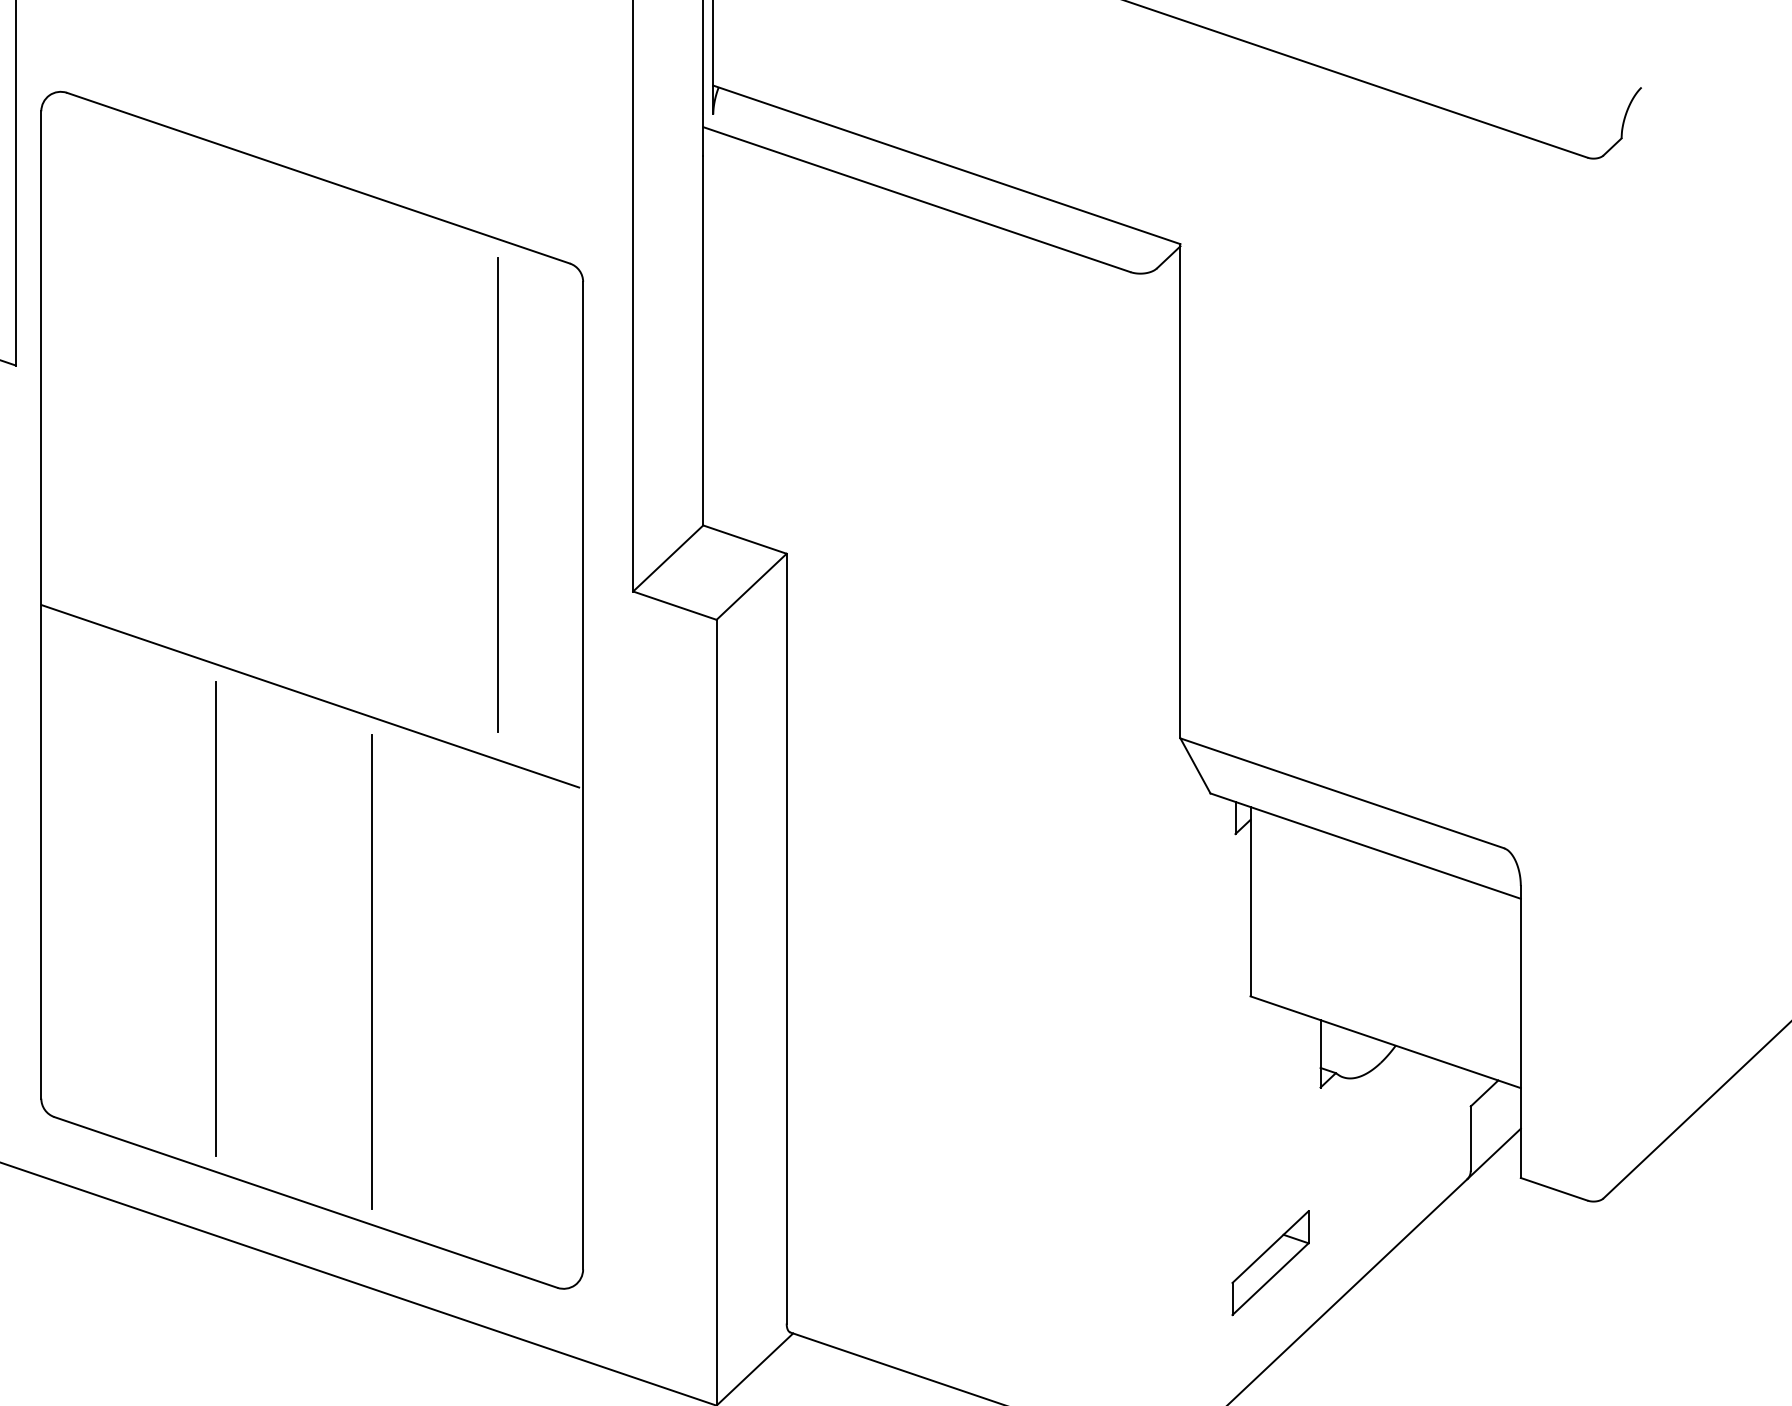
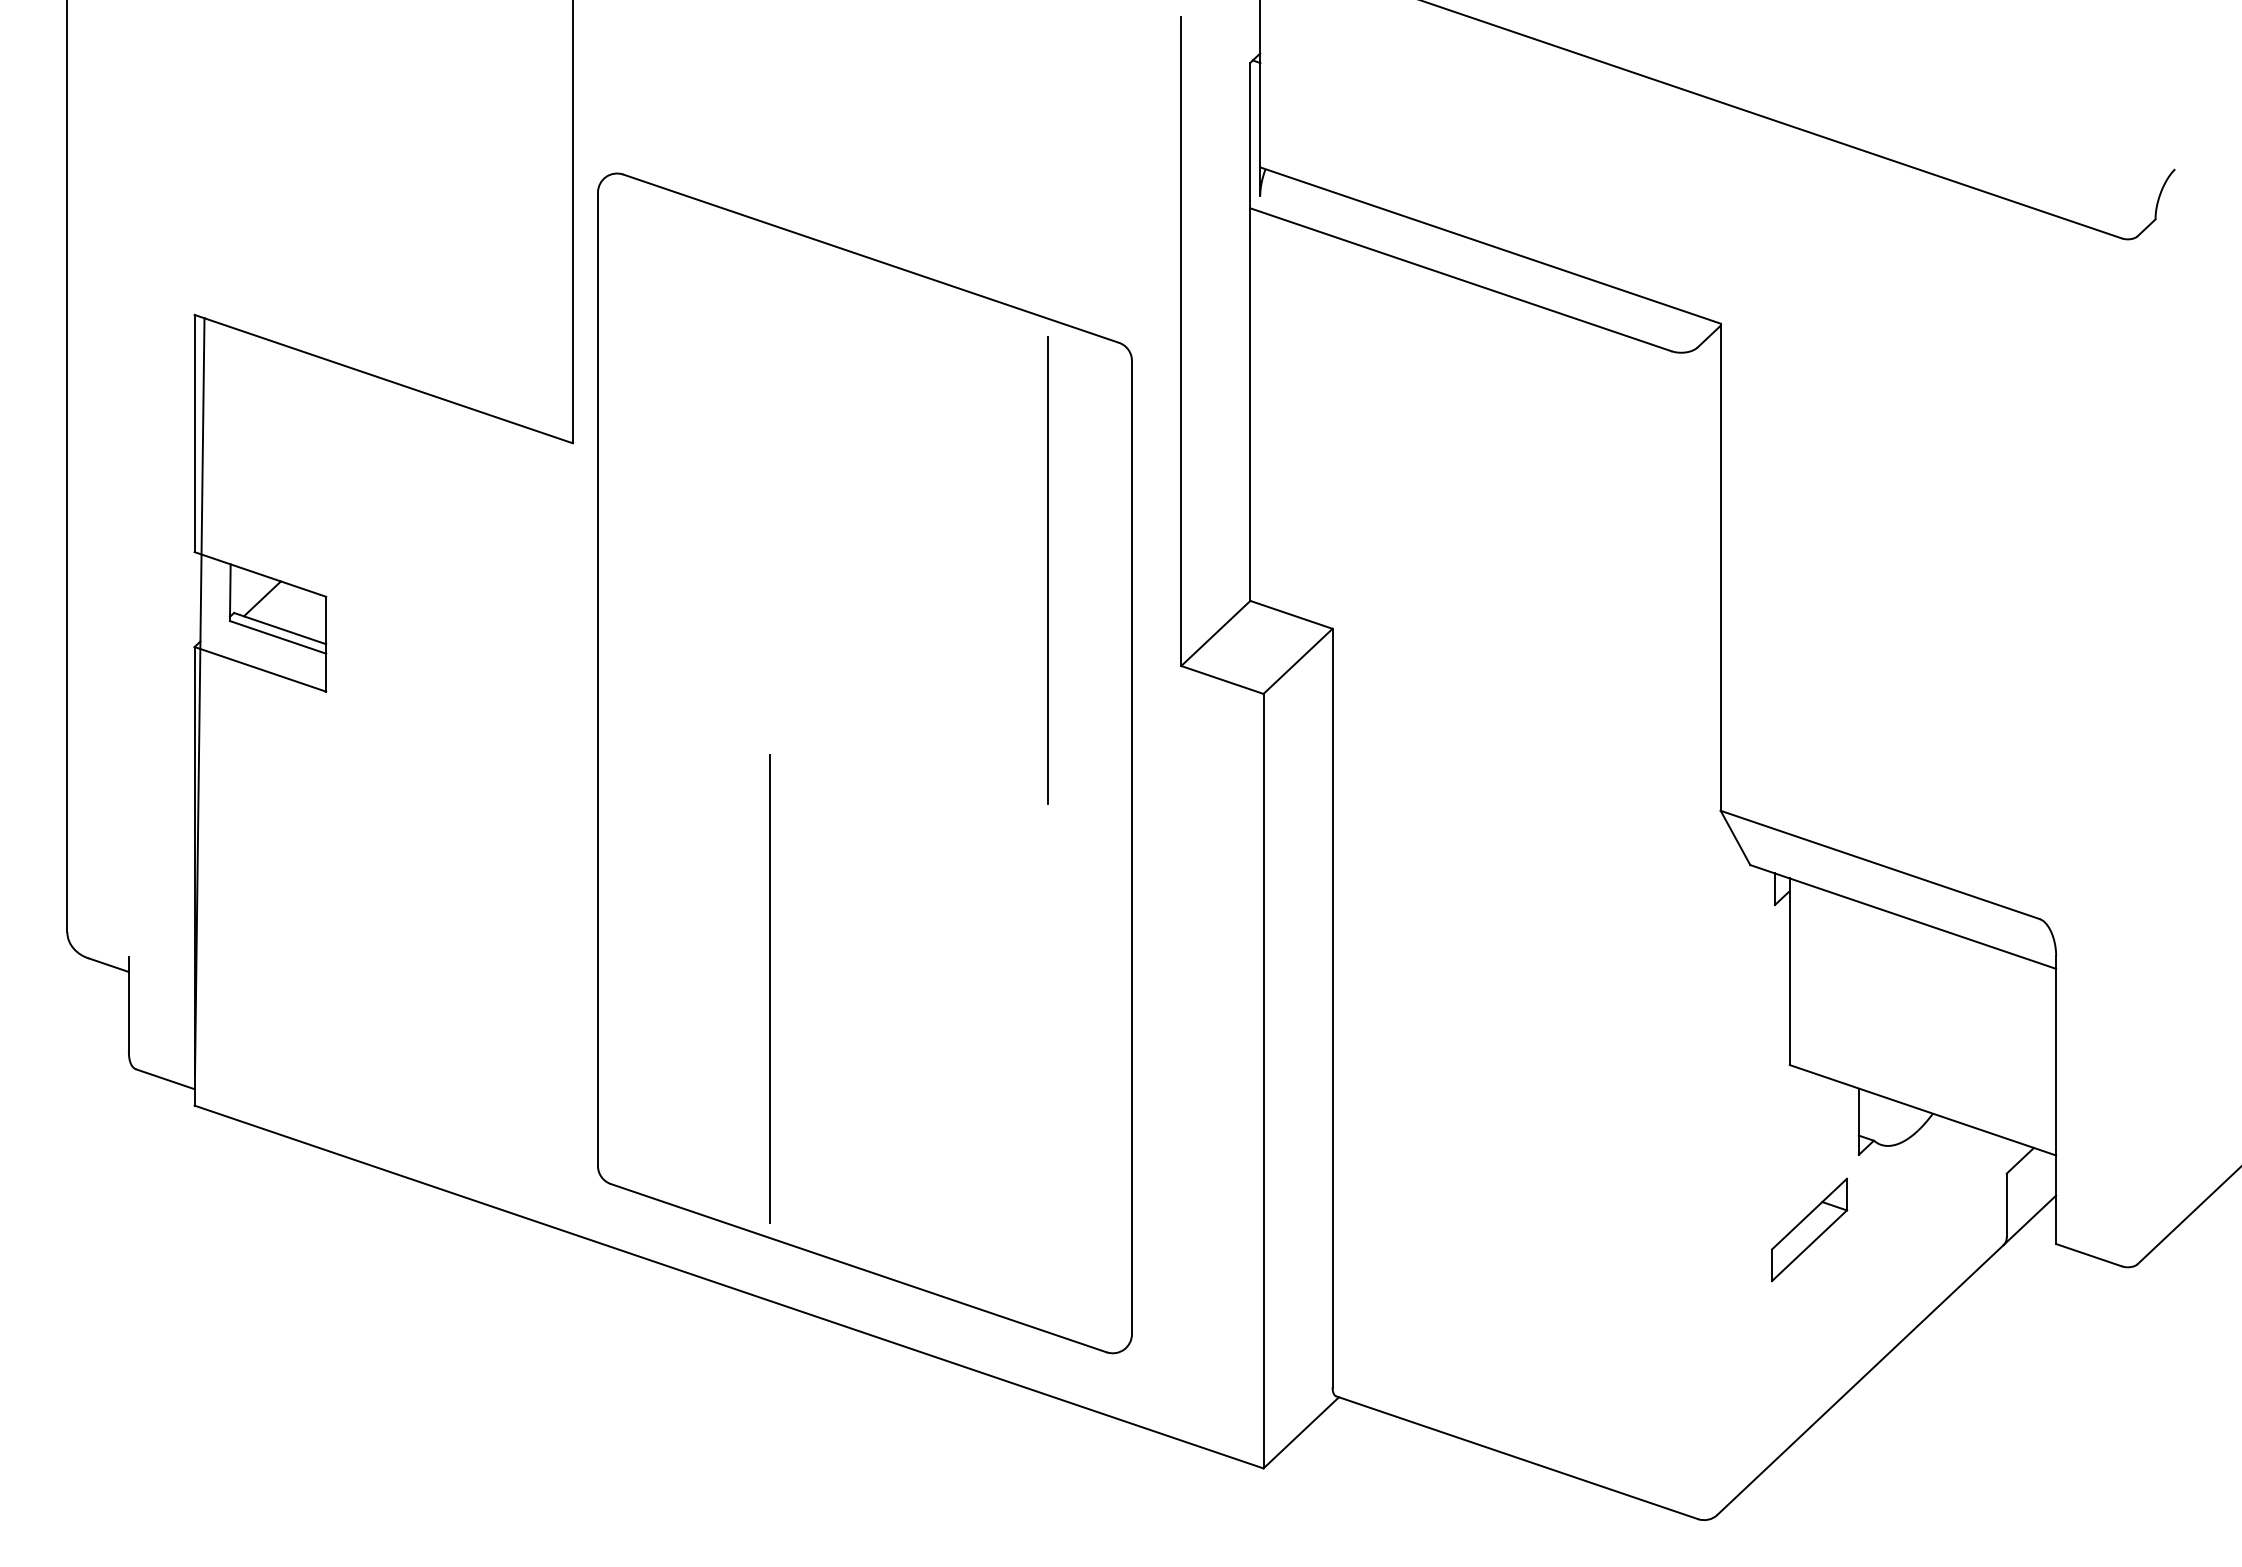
line: (309, 696) -> (862, 769), removed
line: (371, 972) -> (923, 1041), removed
part: (1270, 1262) -> (1809, 1229), moved

